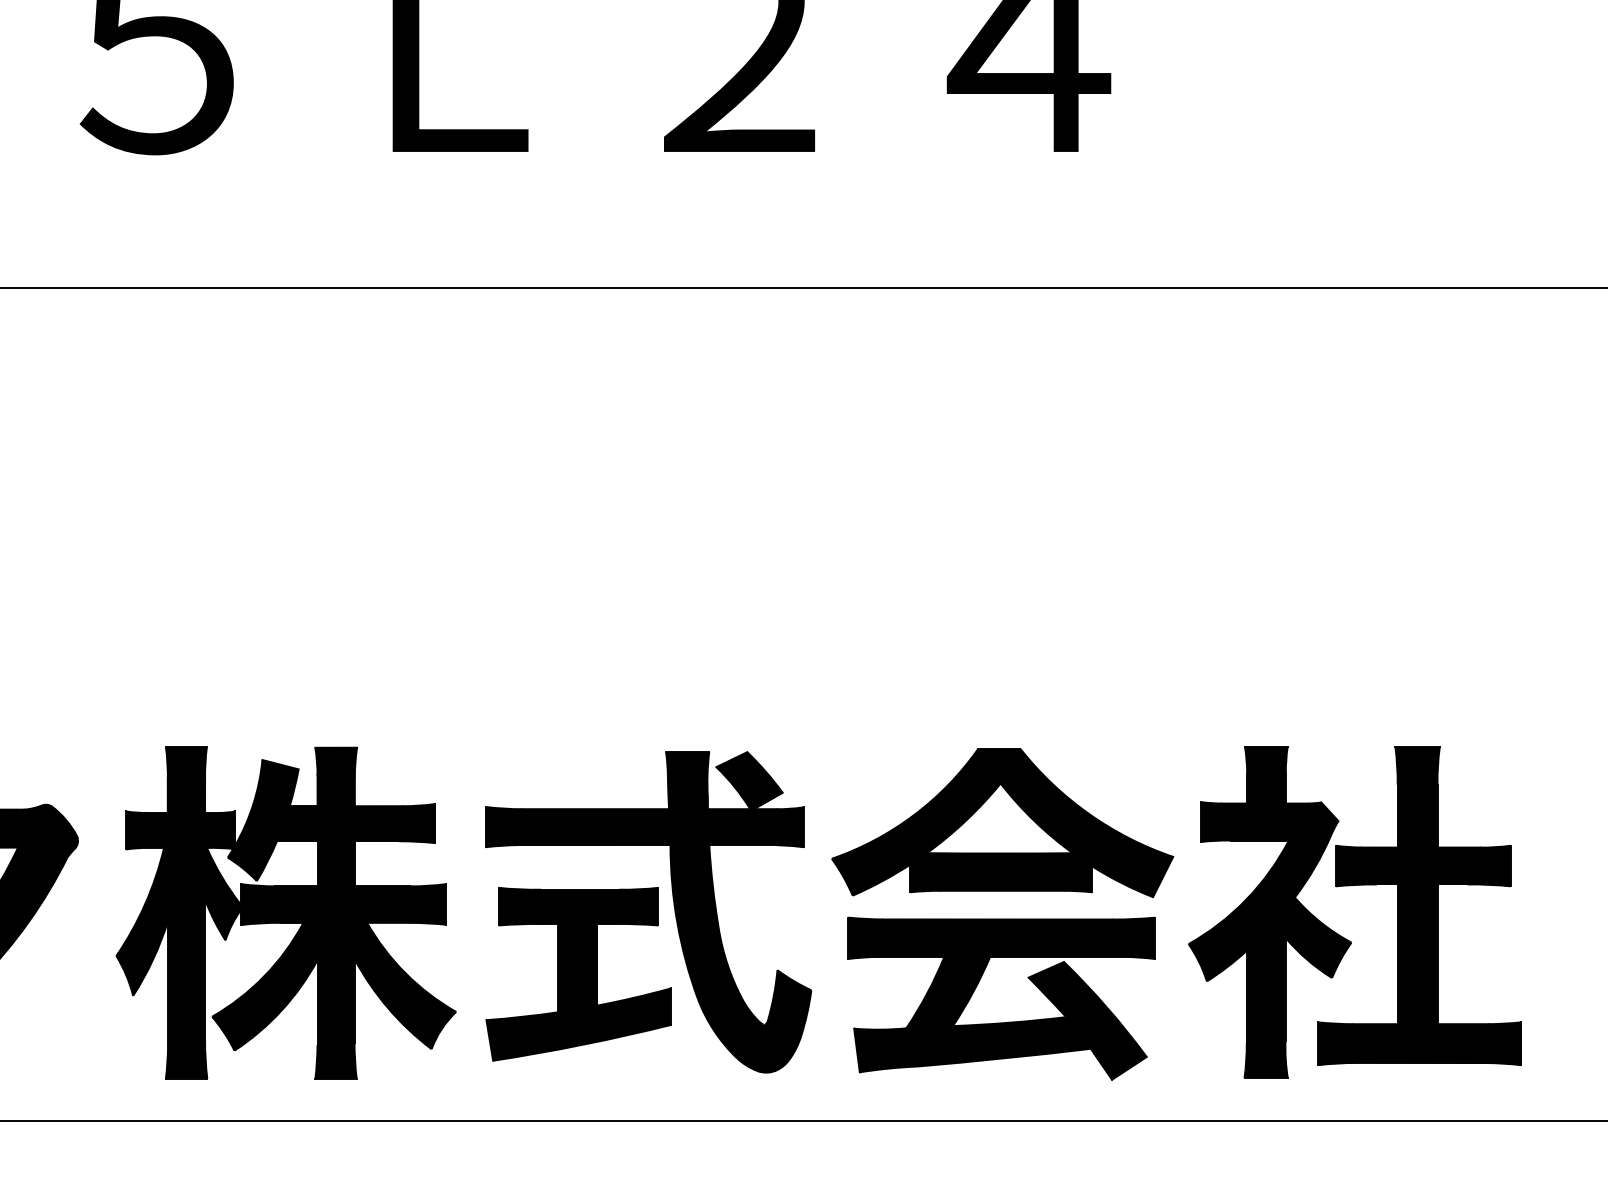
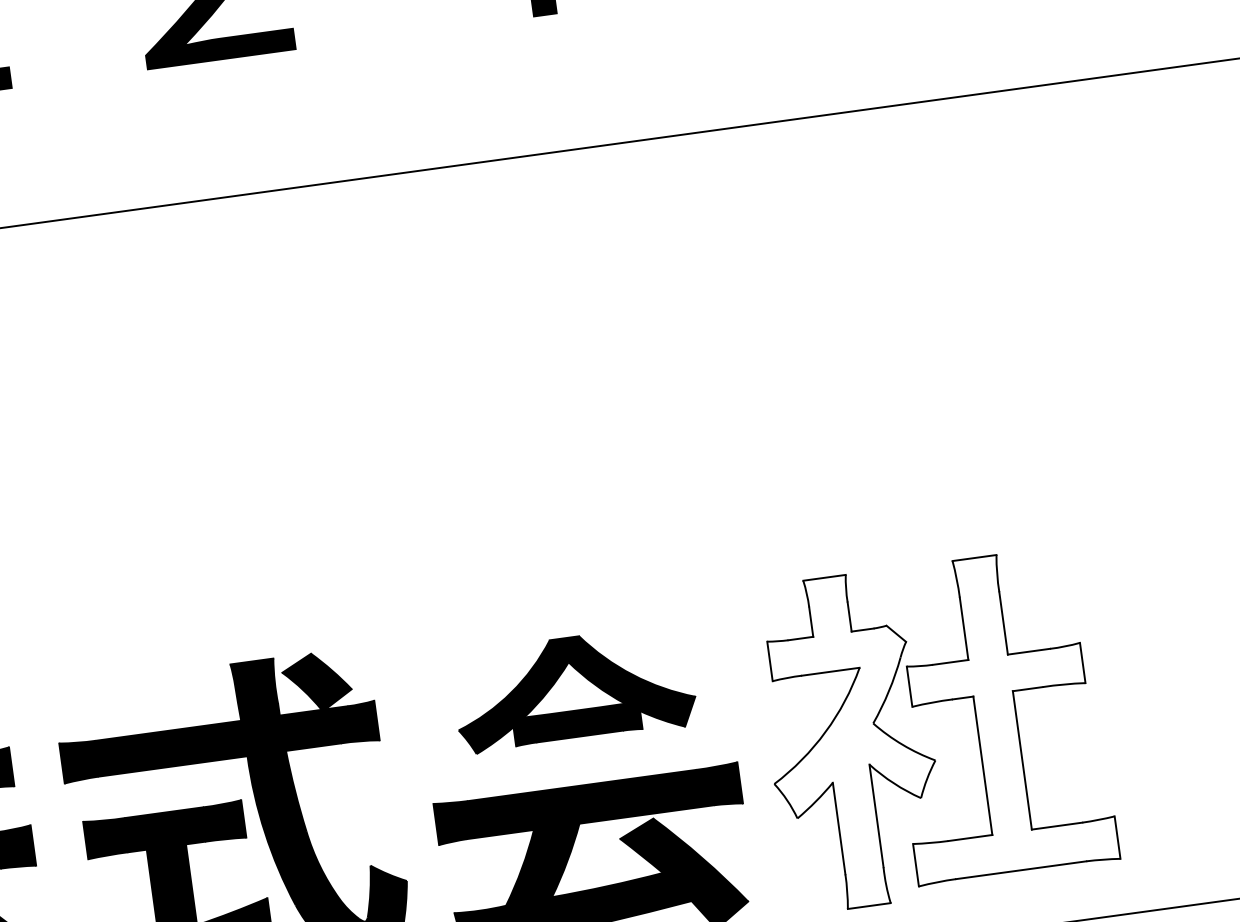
part: (1002, 823) -> (573, 689), size x0.7
fill: (1419, 906) -> (997, 715), removed
fill: (1269, 911) -> (850, 740), removed

